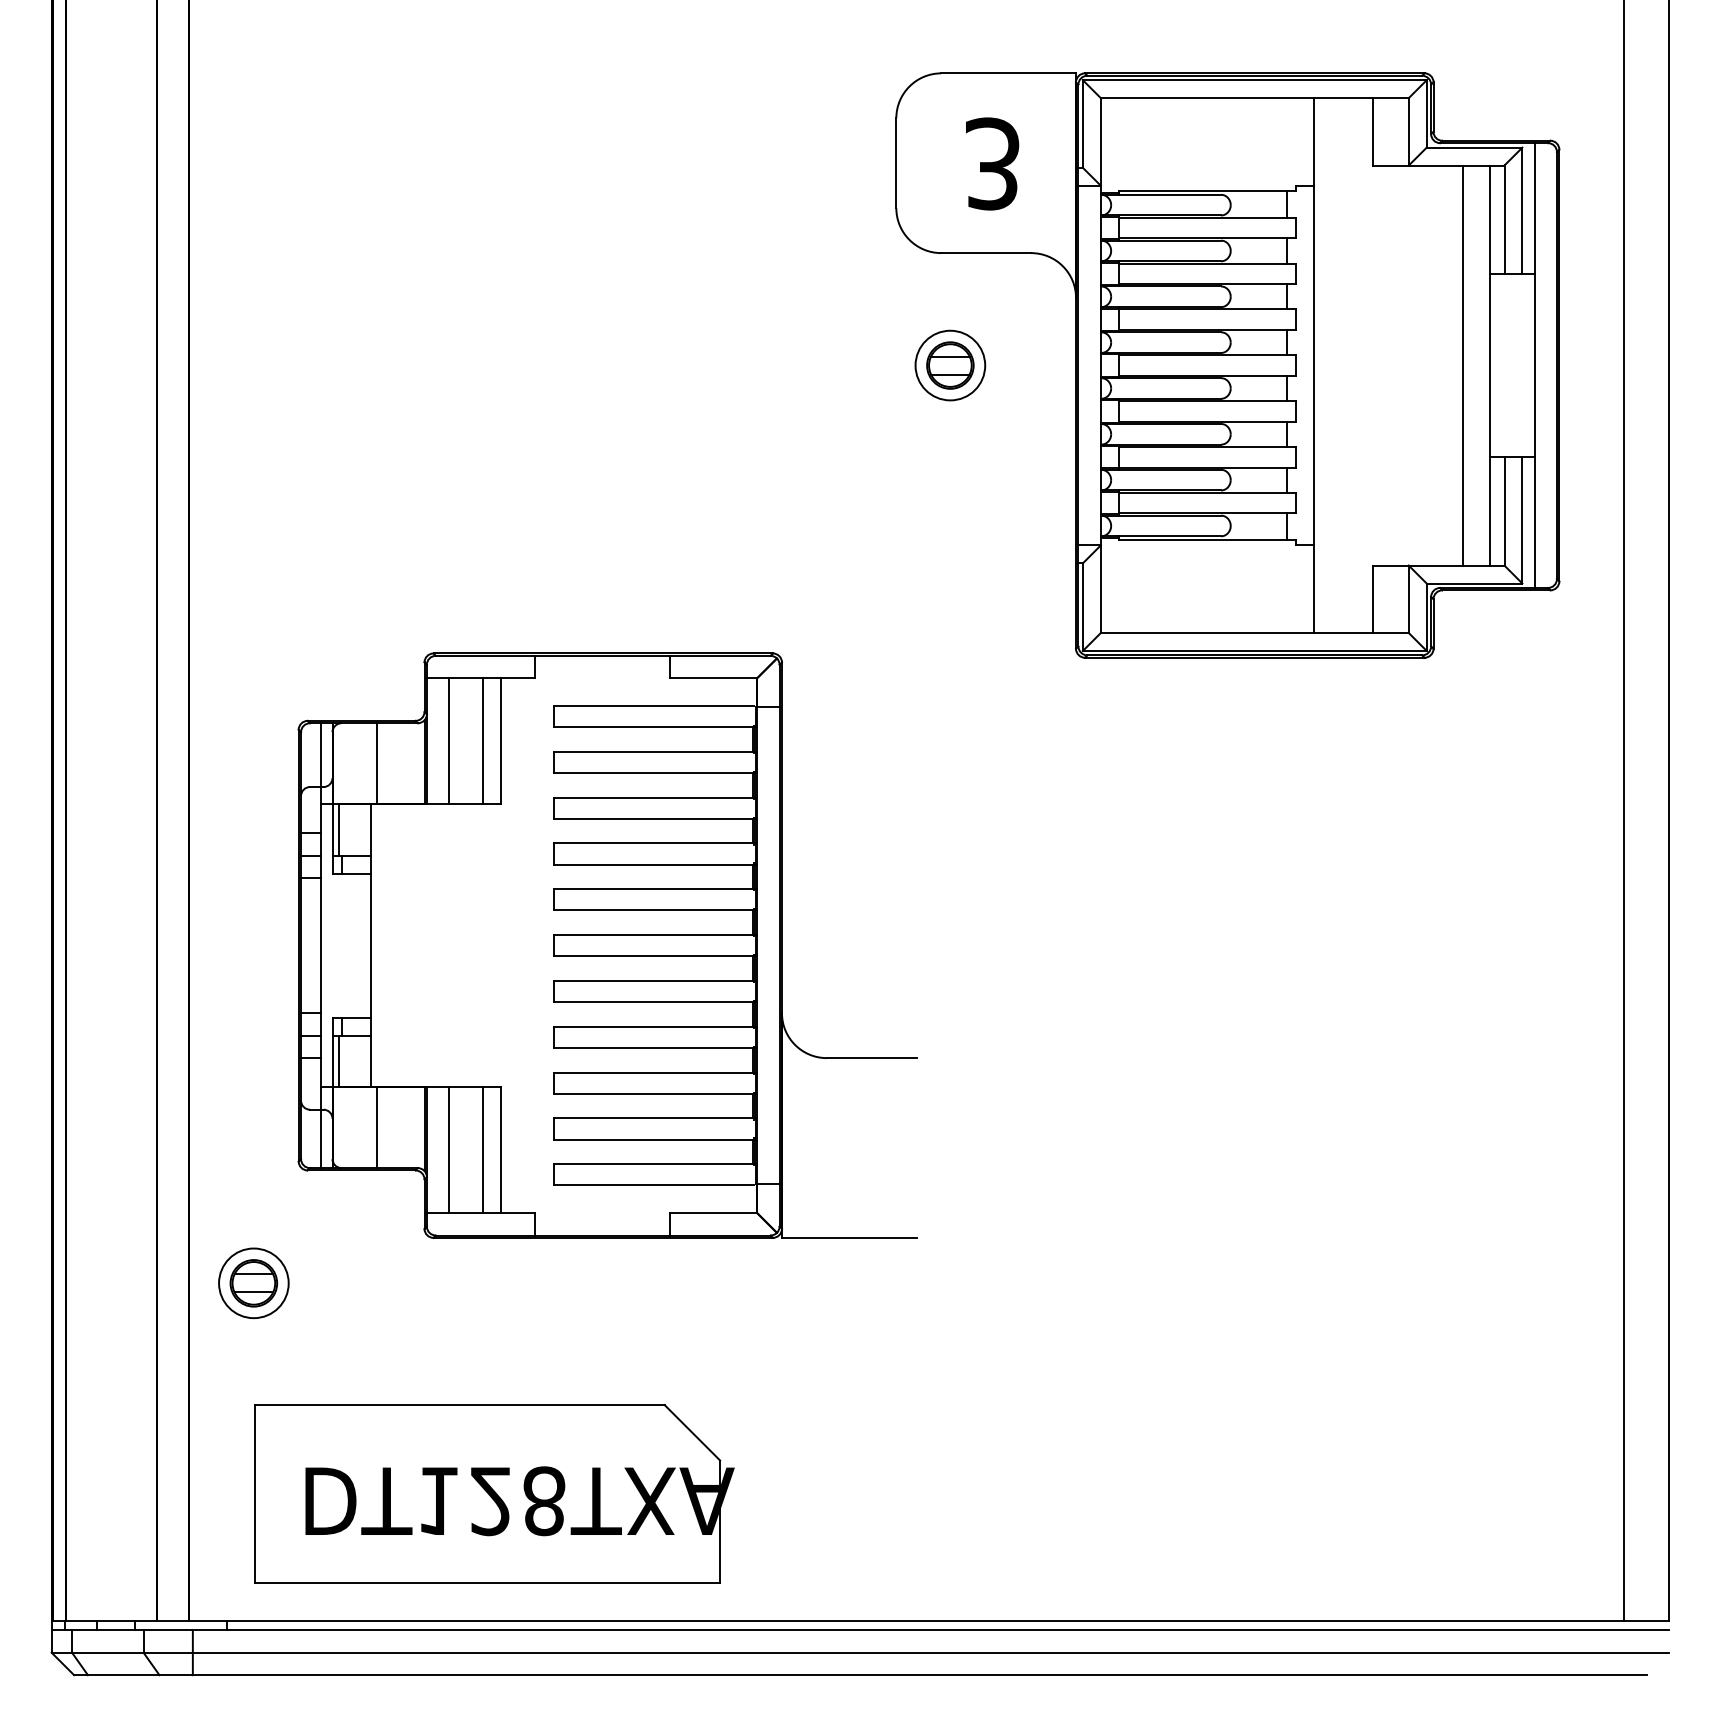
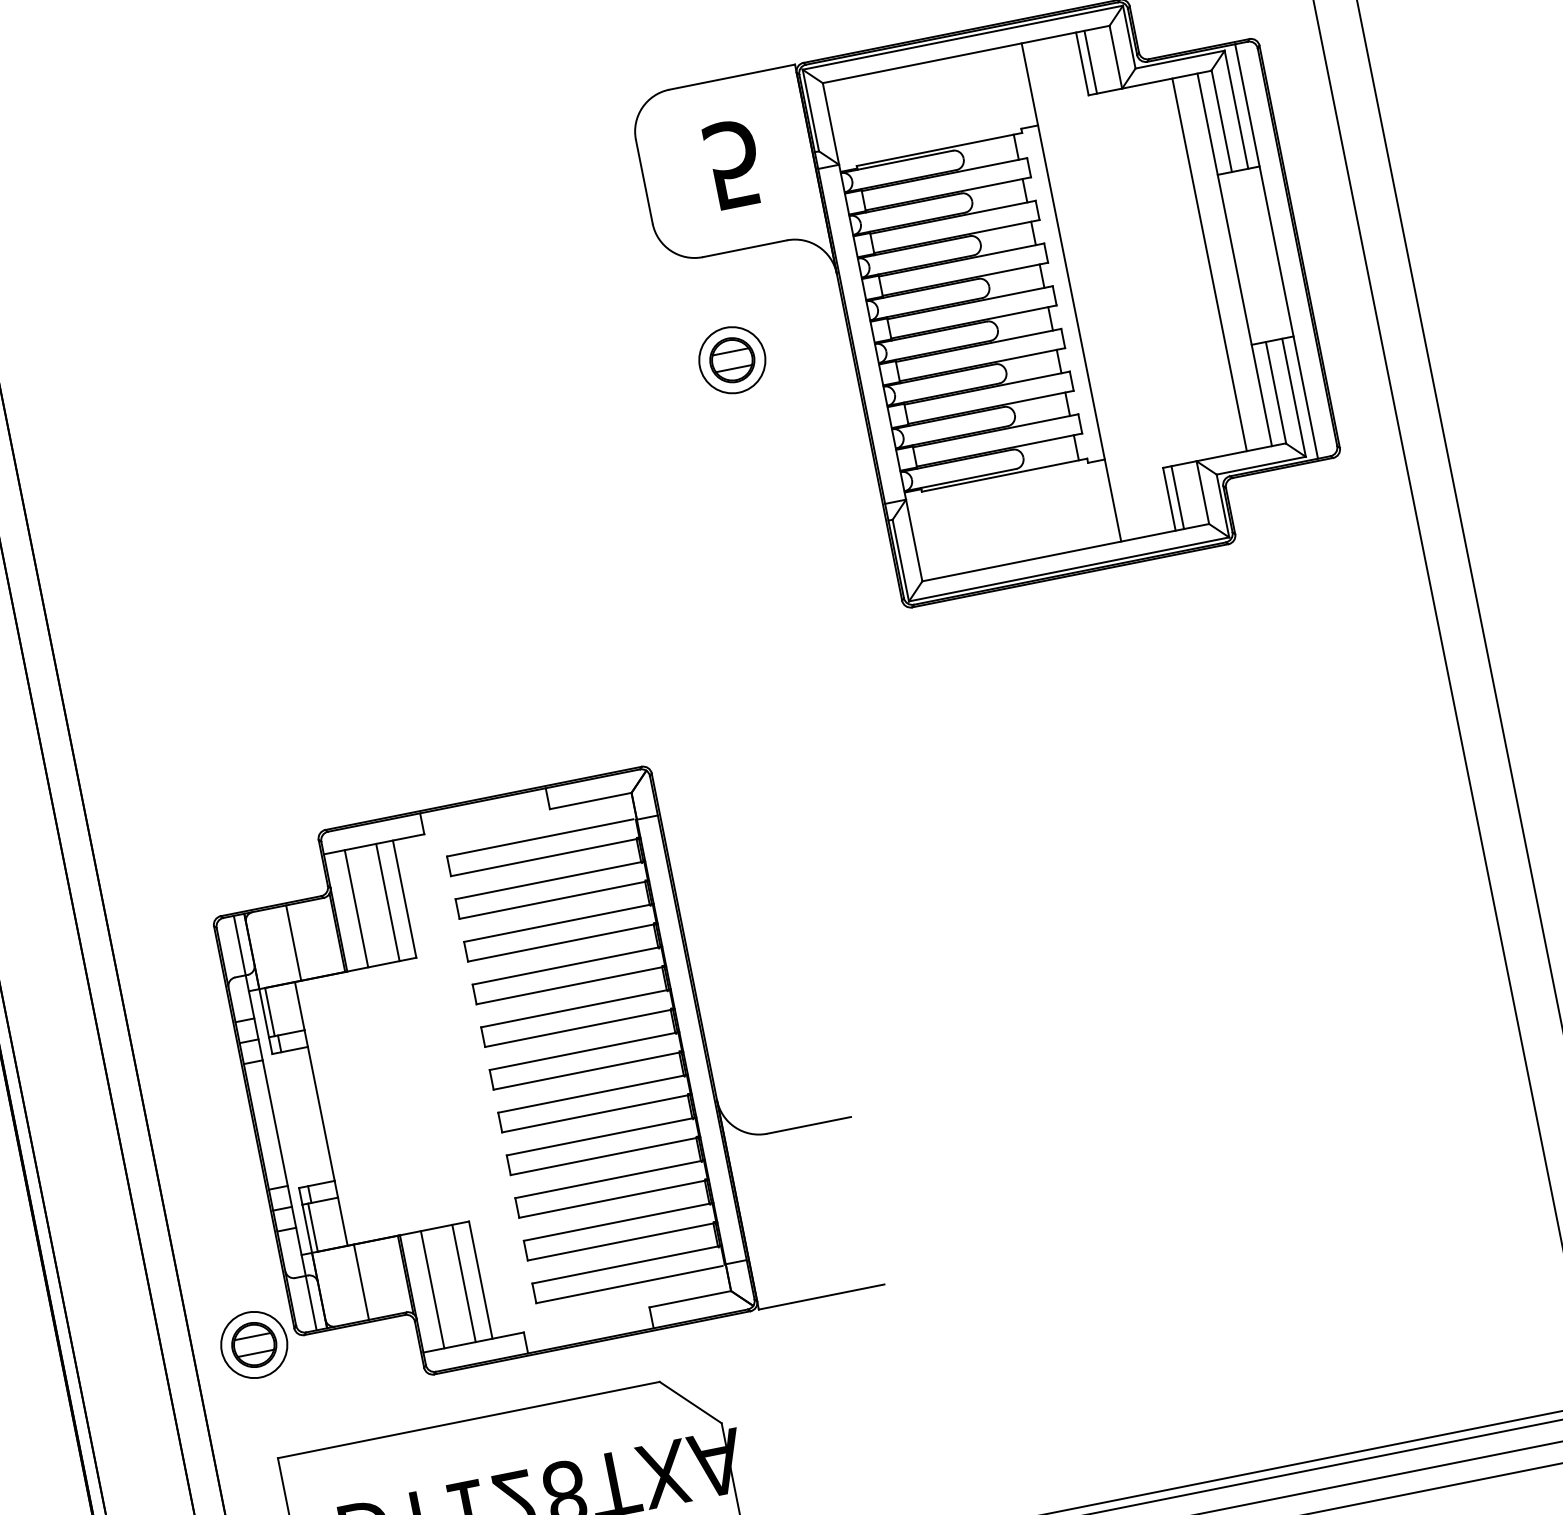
line: (1381, 131) -> (1090, 61), added
text: (992, 163) -> (733, 164), 3 -> 5
line: (1381, 598) -> (1177, 497), added
part: (607, 945) -> (541, 1069), moved

